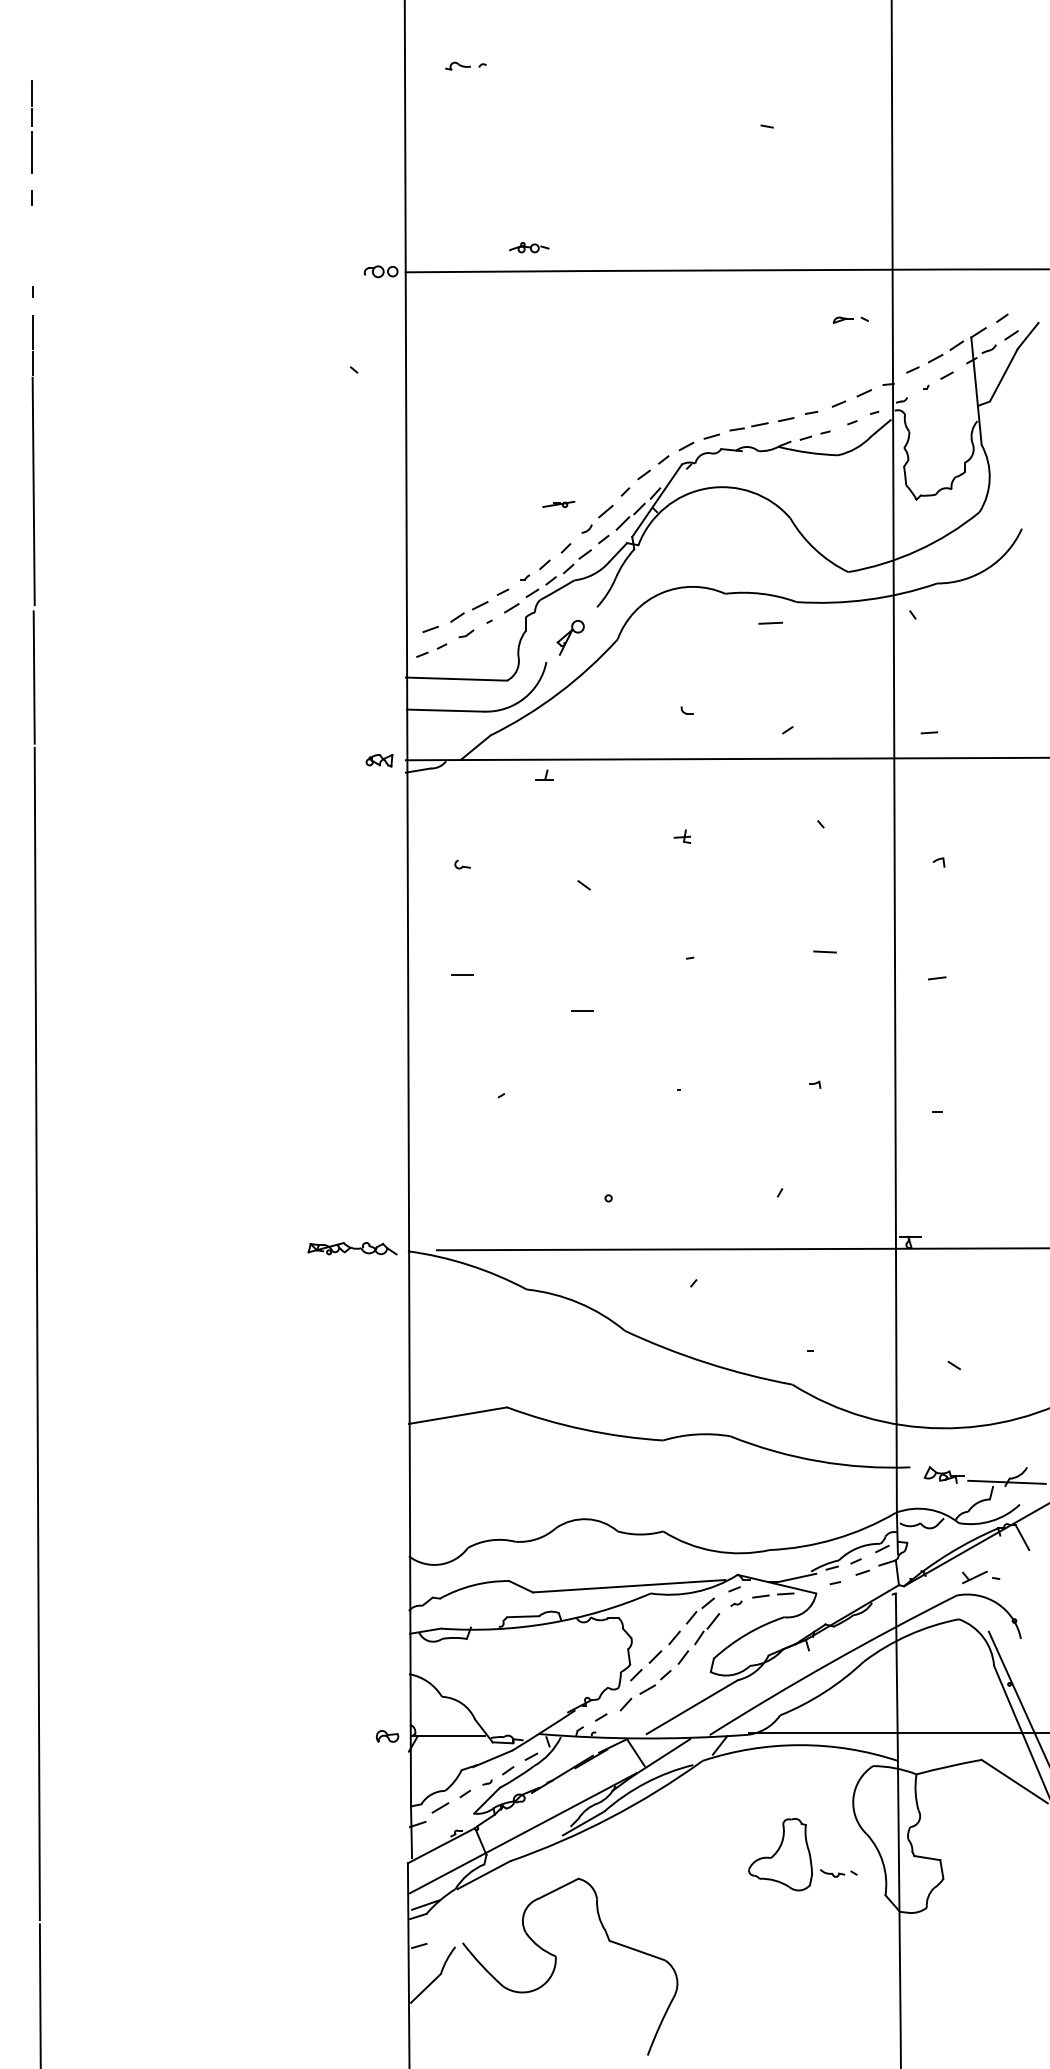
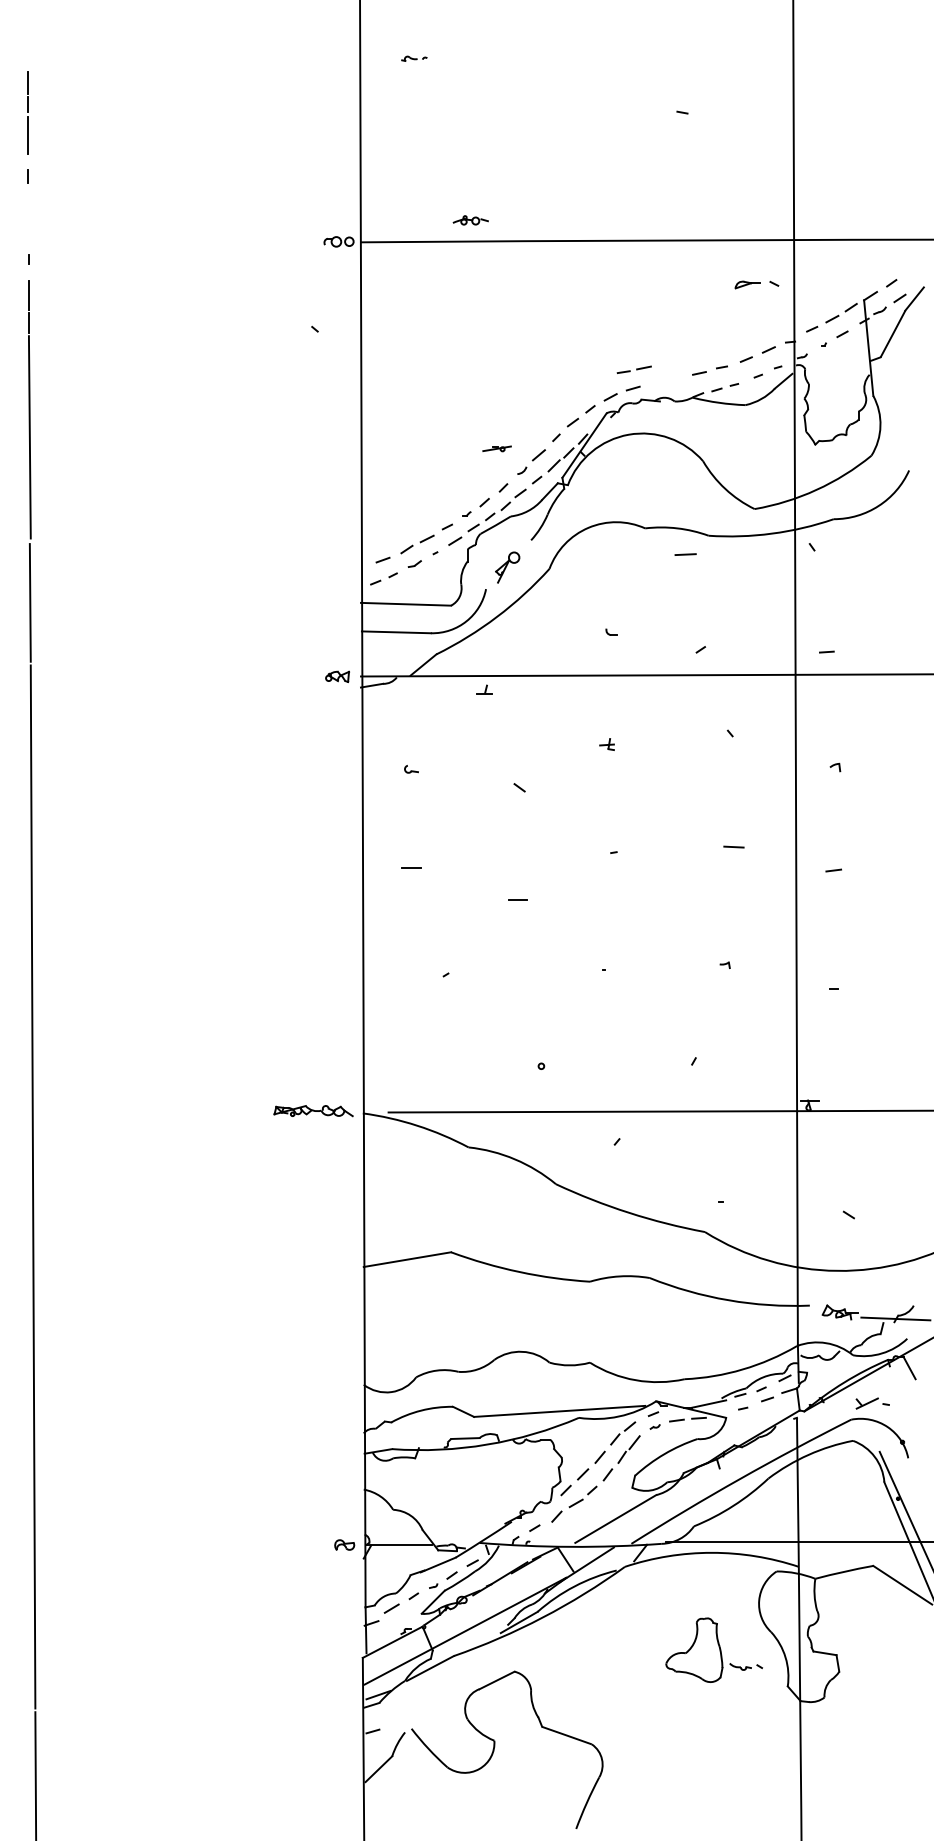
part: (465, 65) -> (414, 58), size x0.7
part: (850, 319) -> (756, 284), size x1.4
part: (748, 426) -> (633, 369), moved

